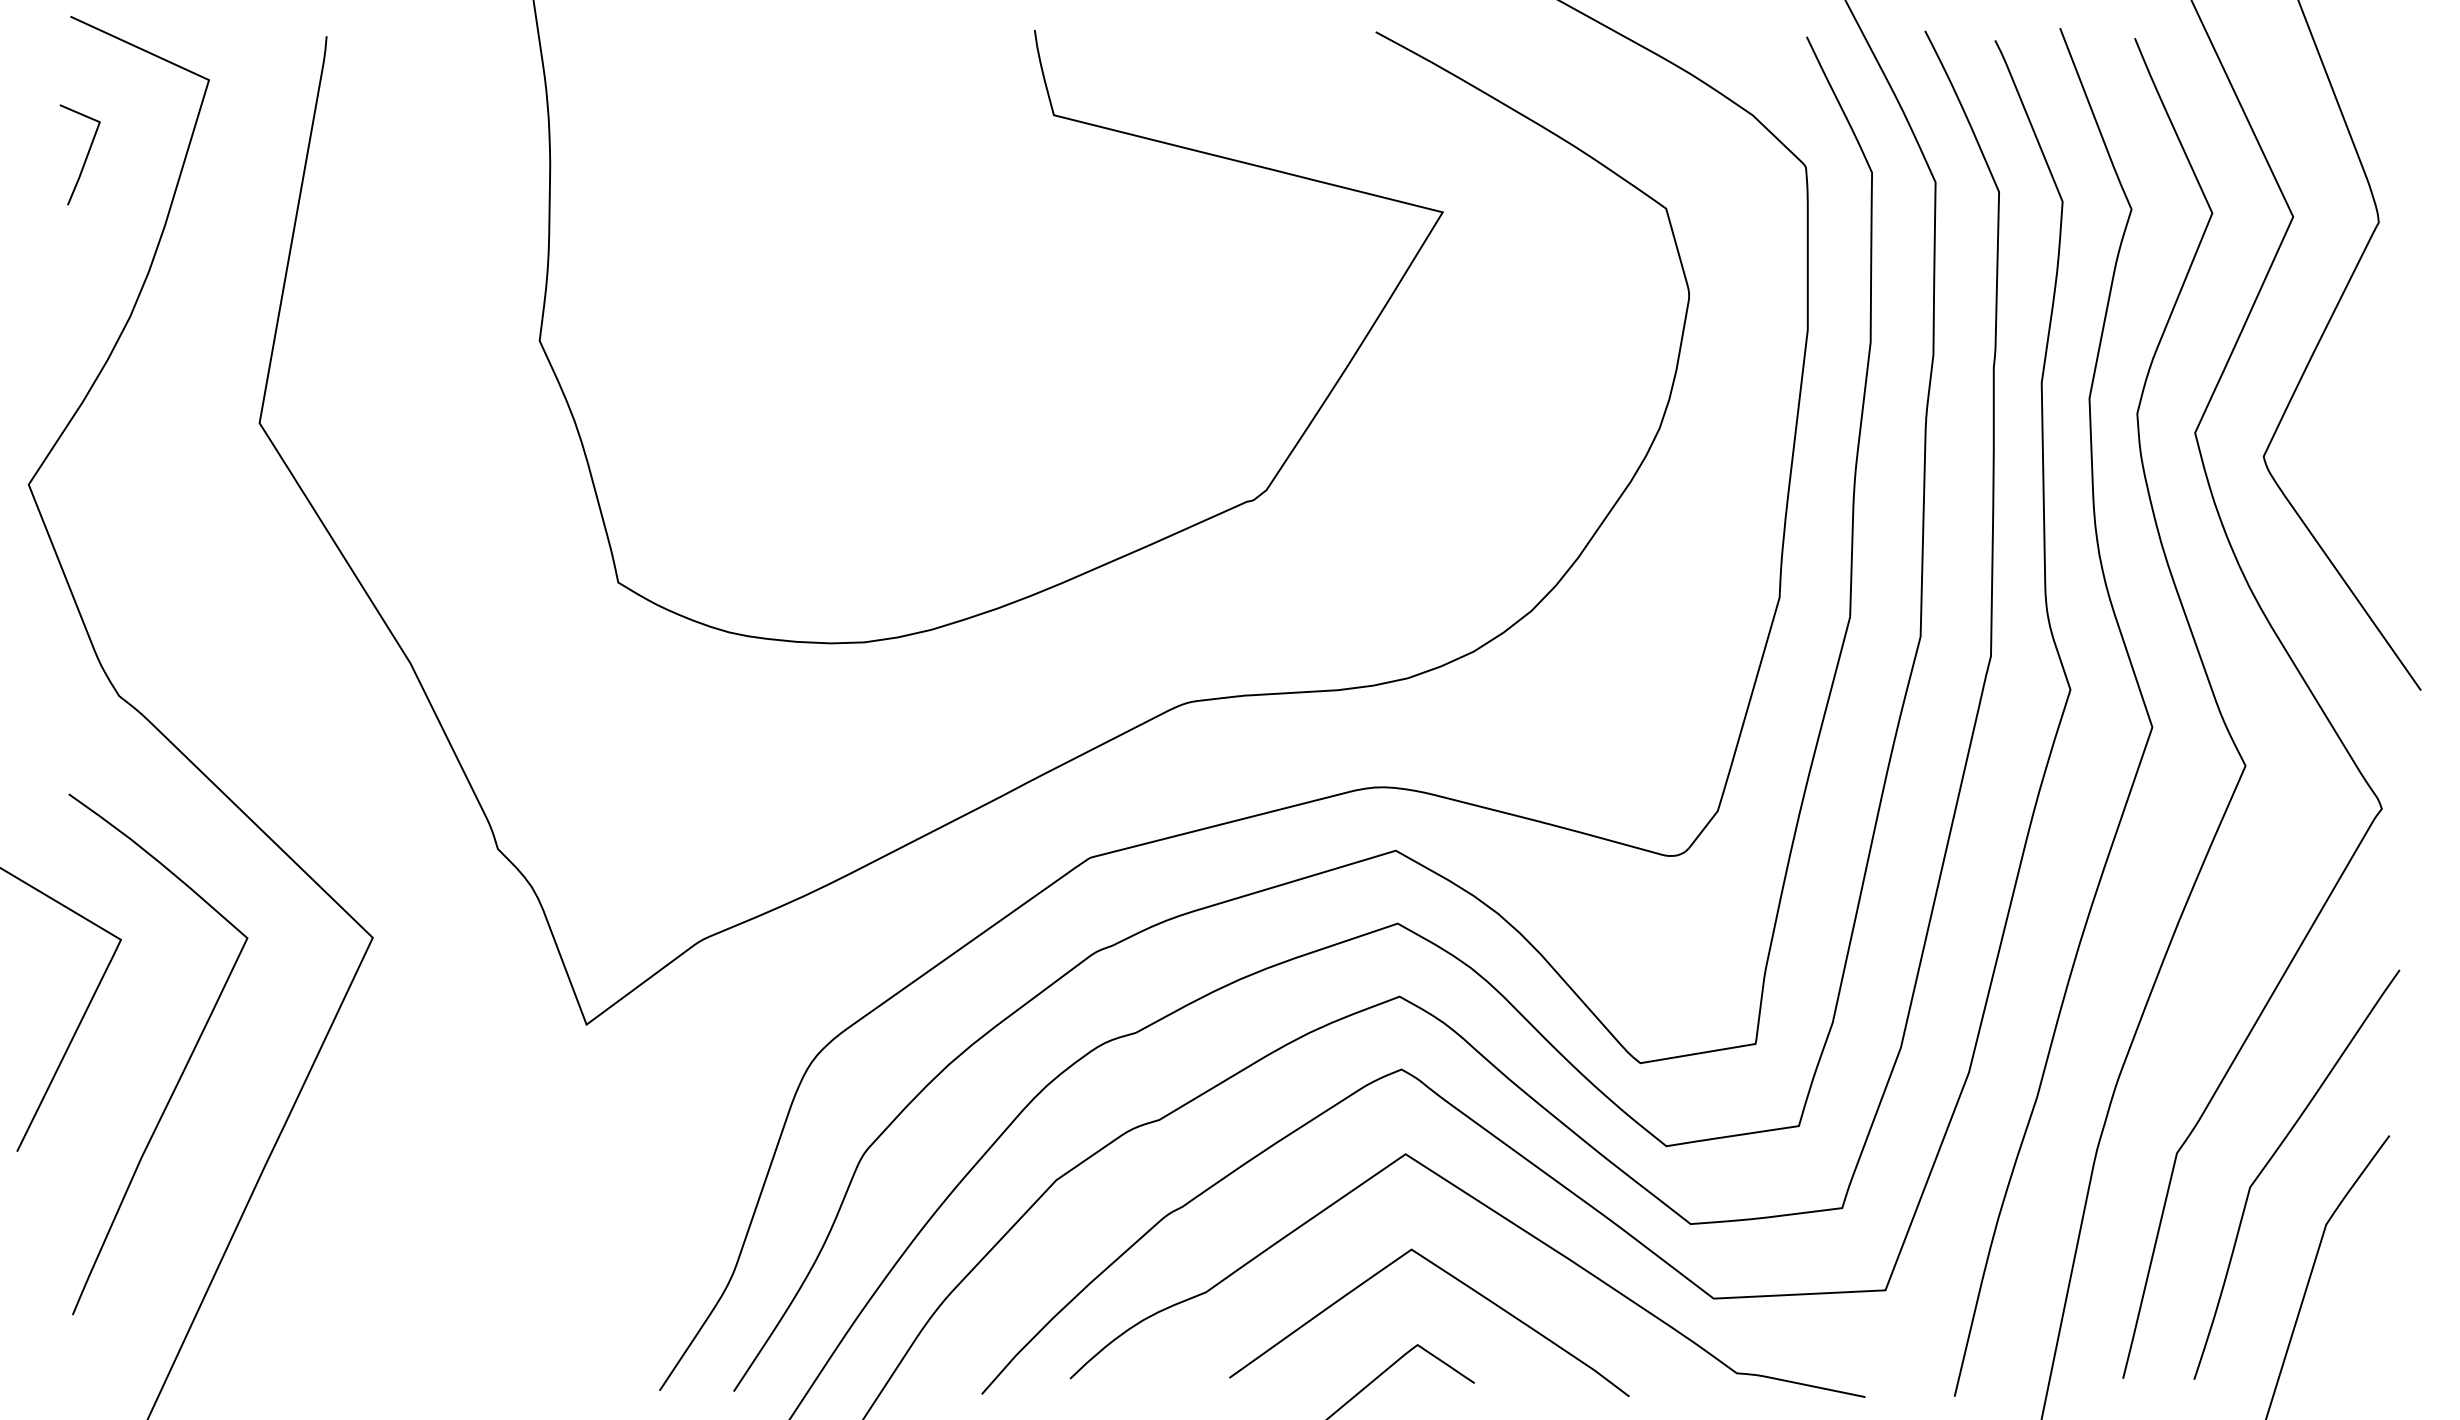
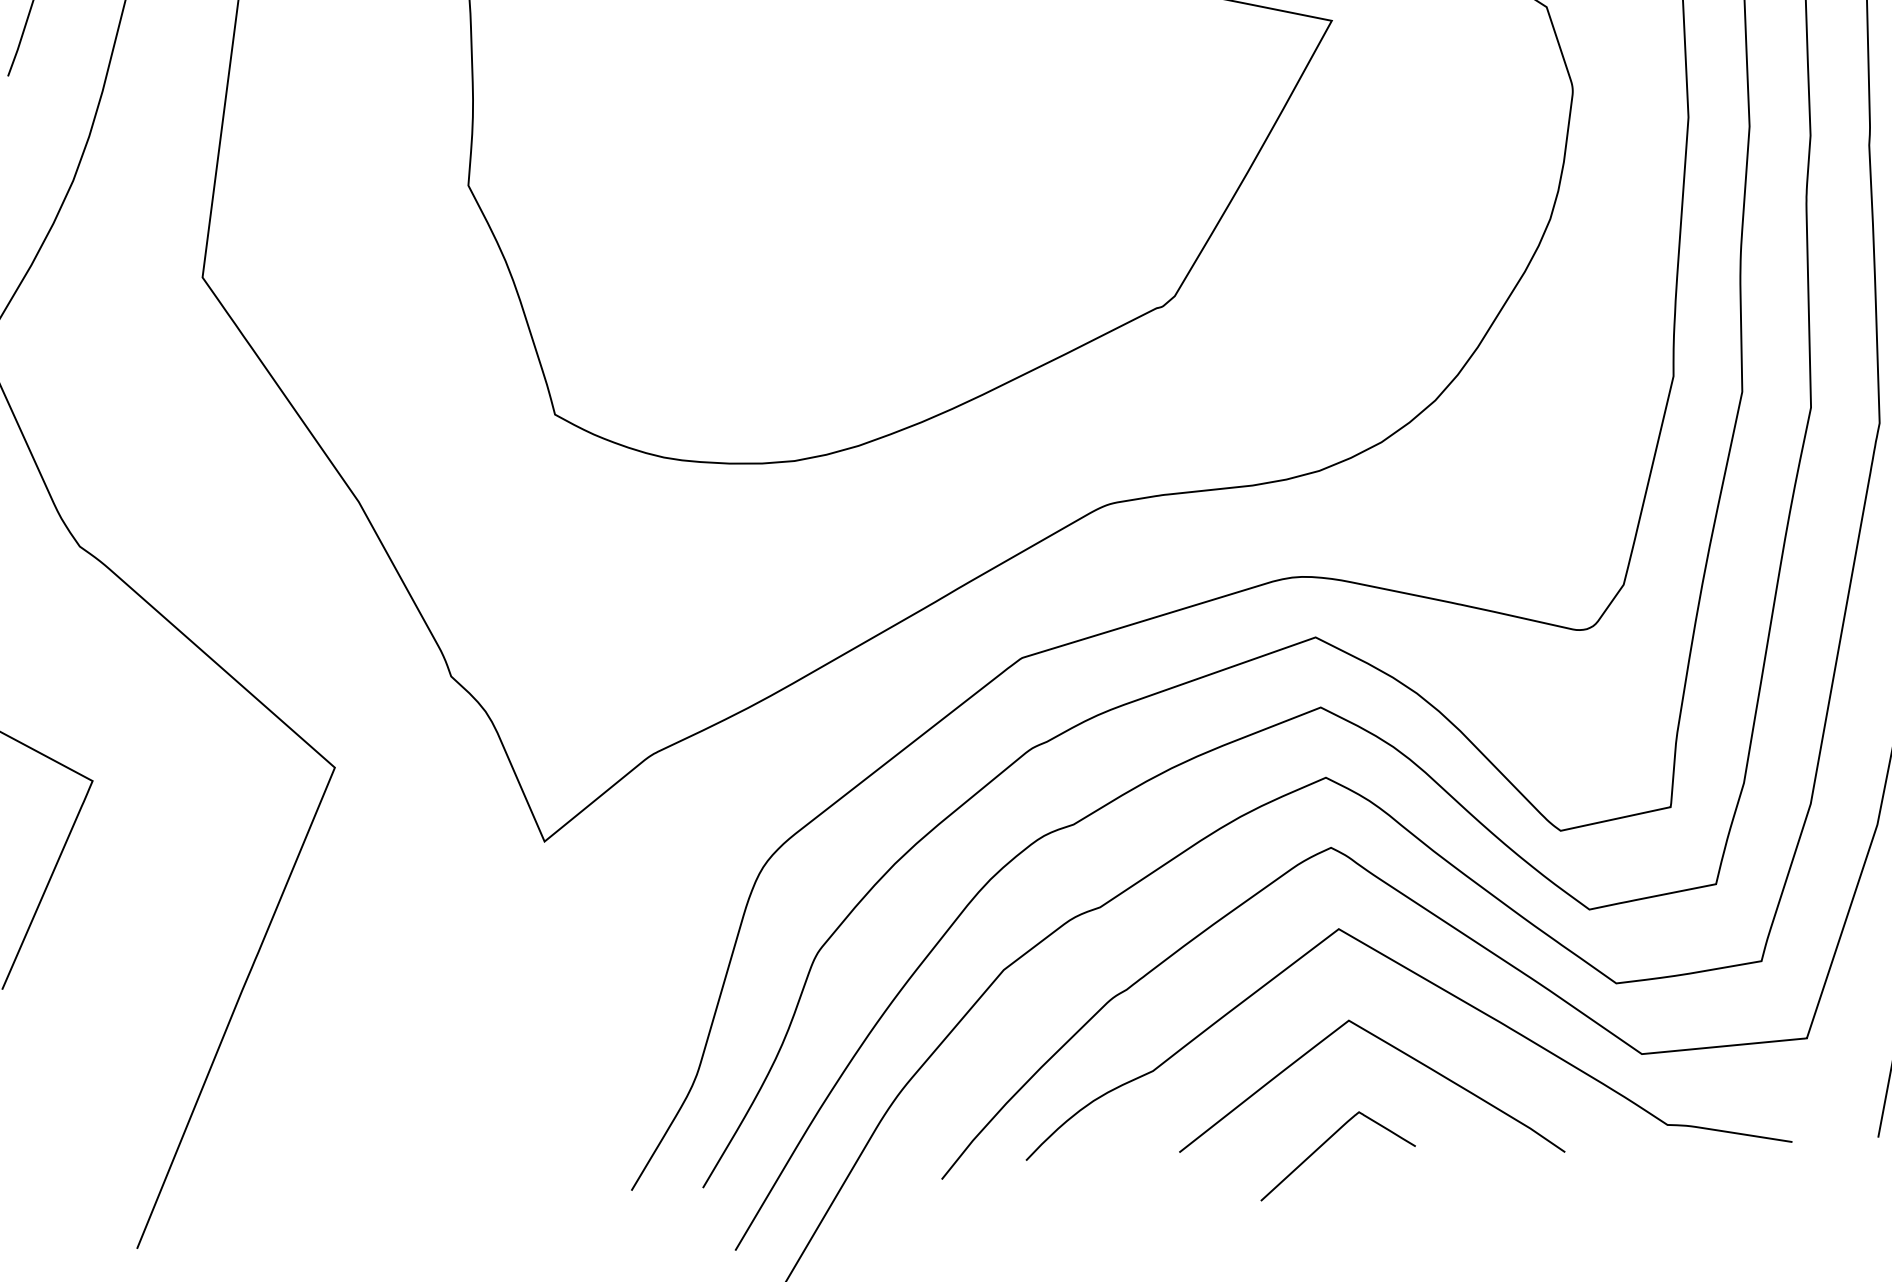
curve: (185, 1064) -> (160, 898), removed

